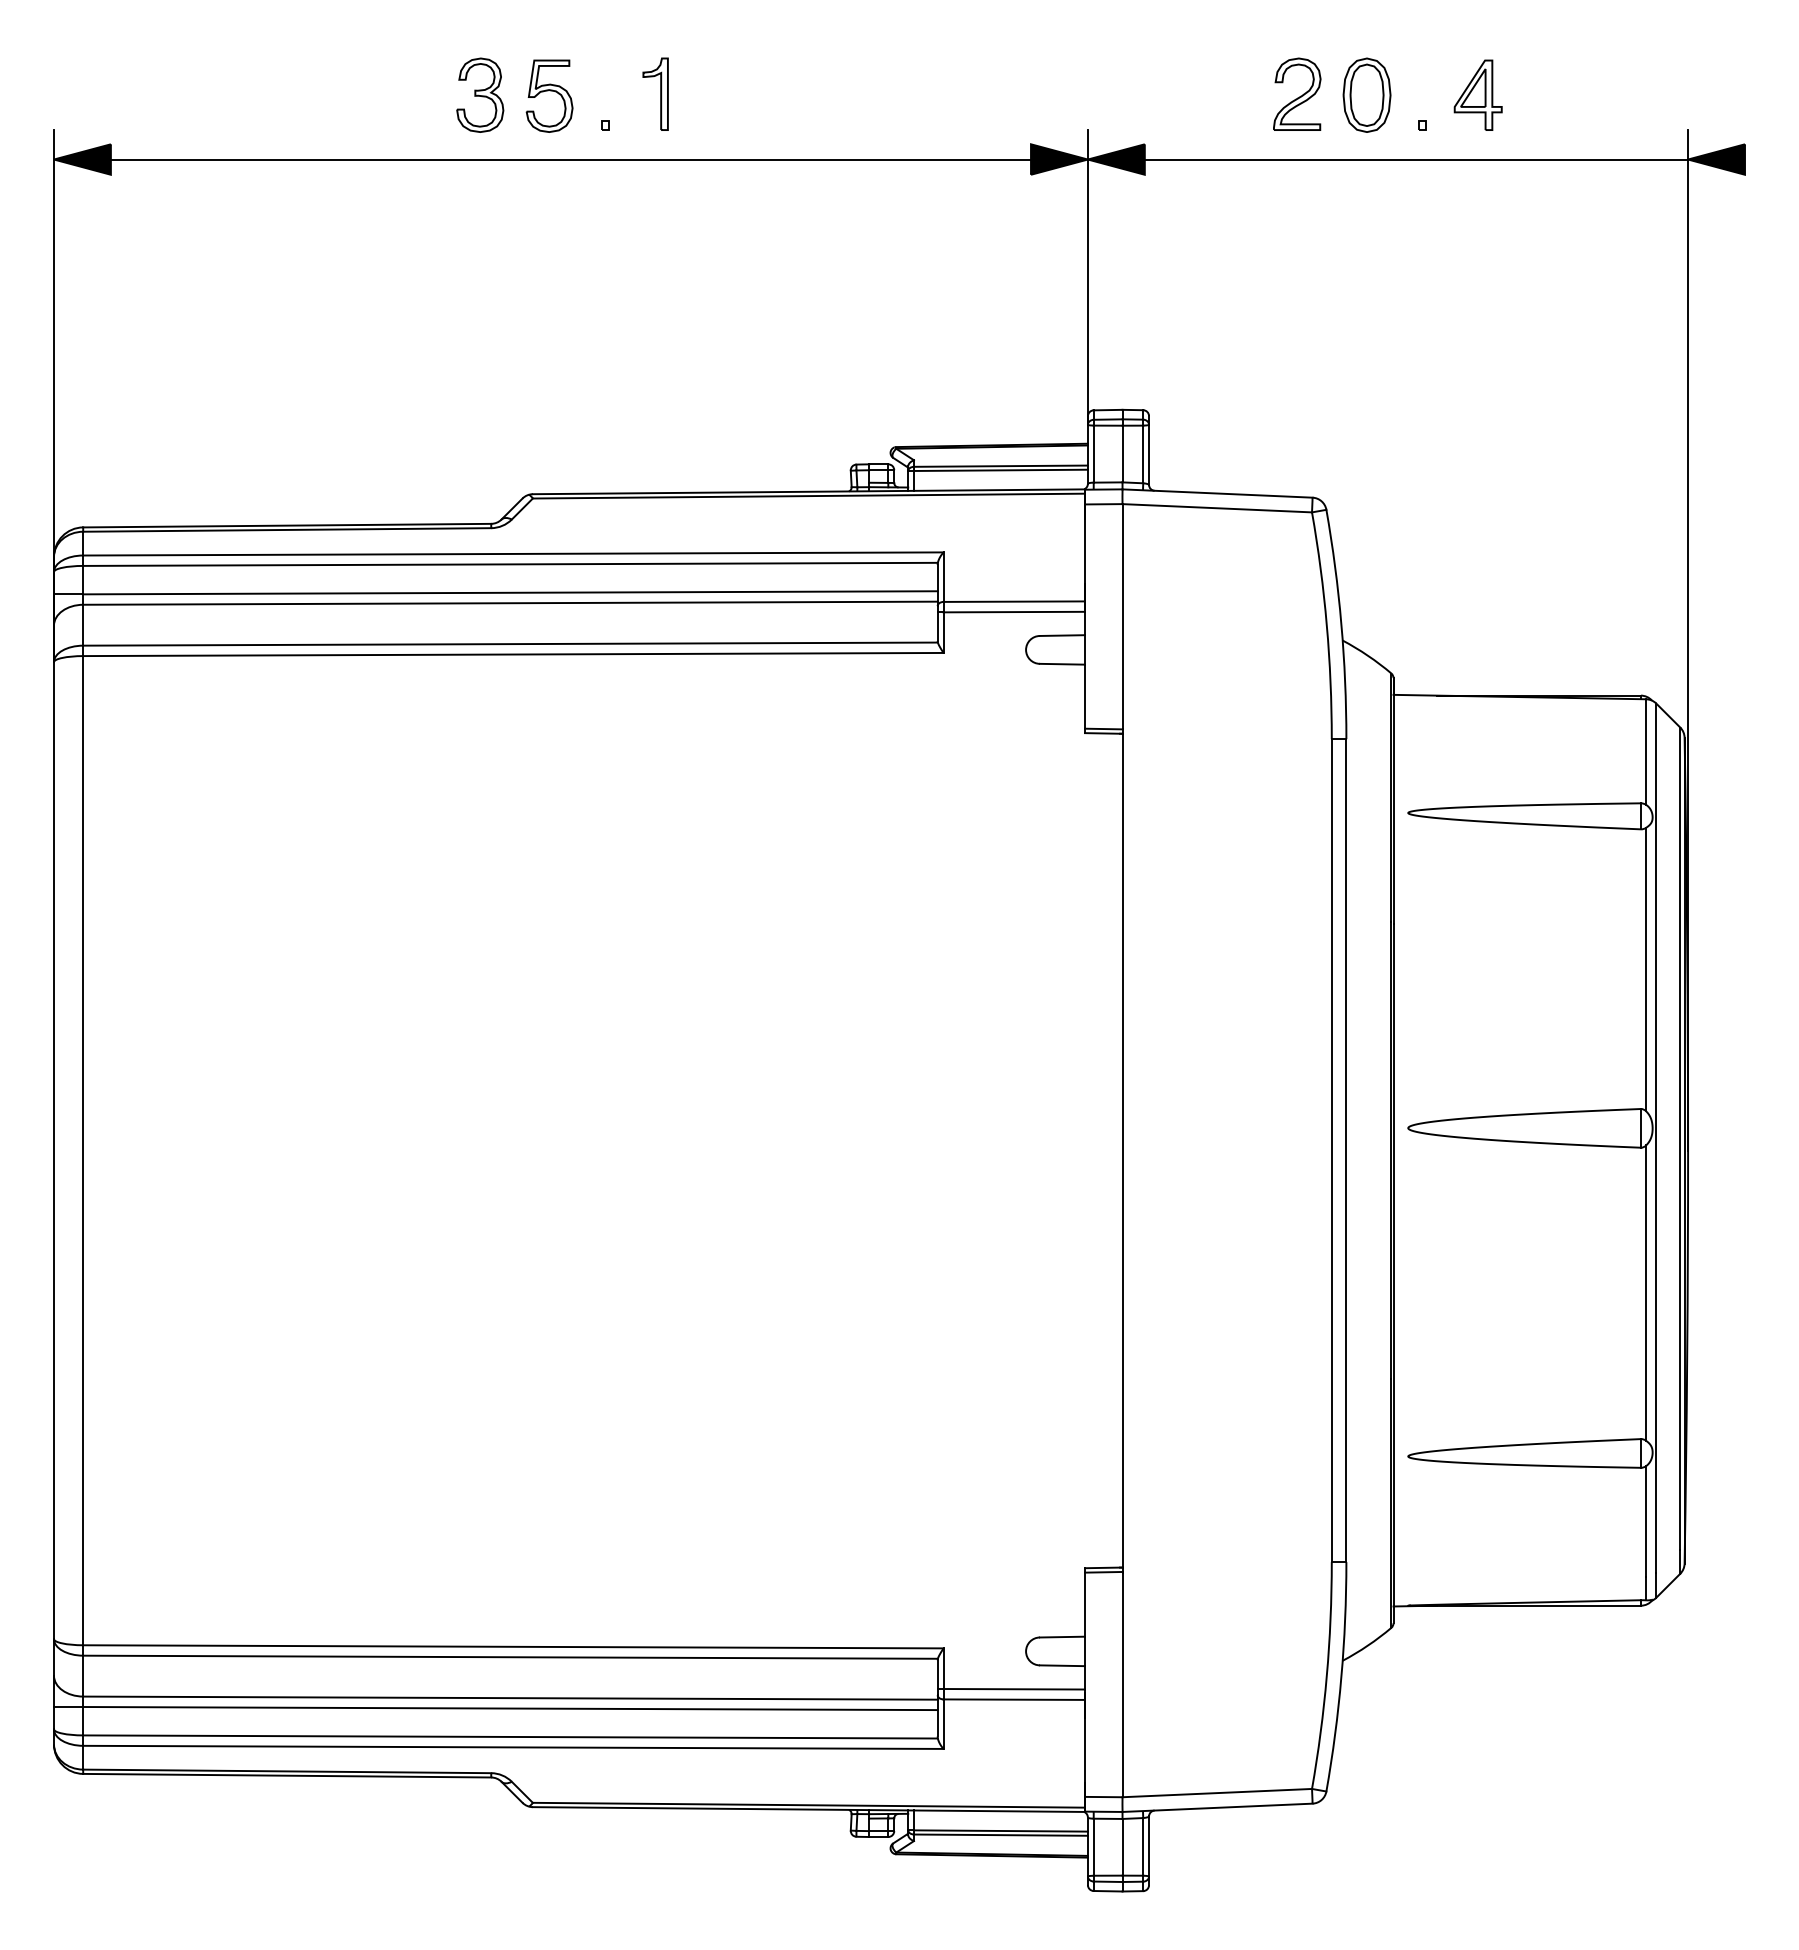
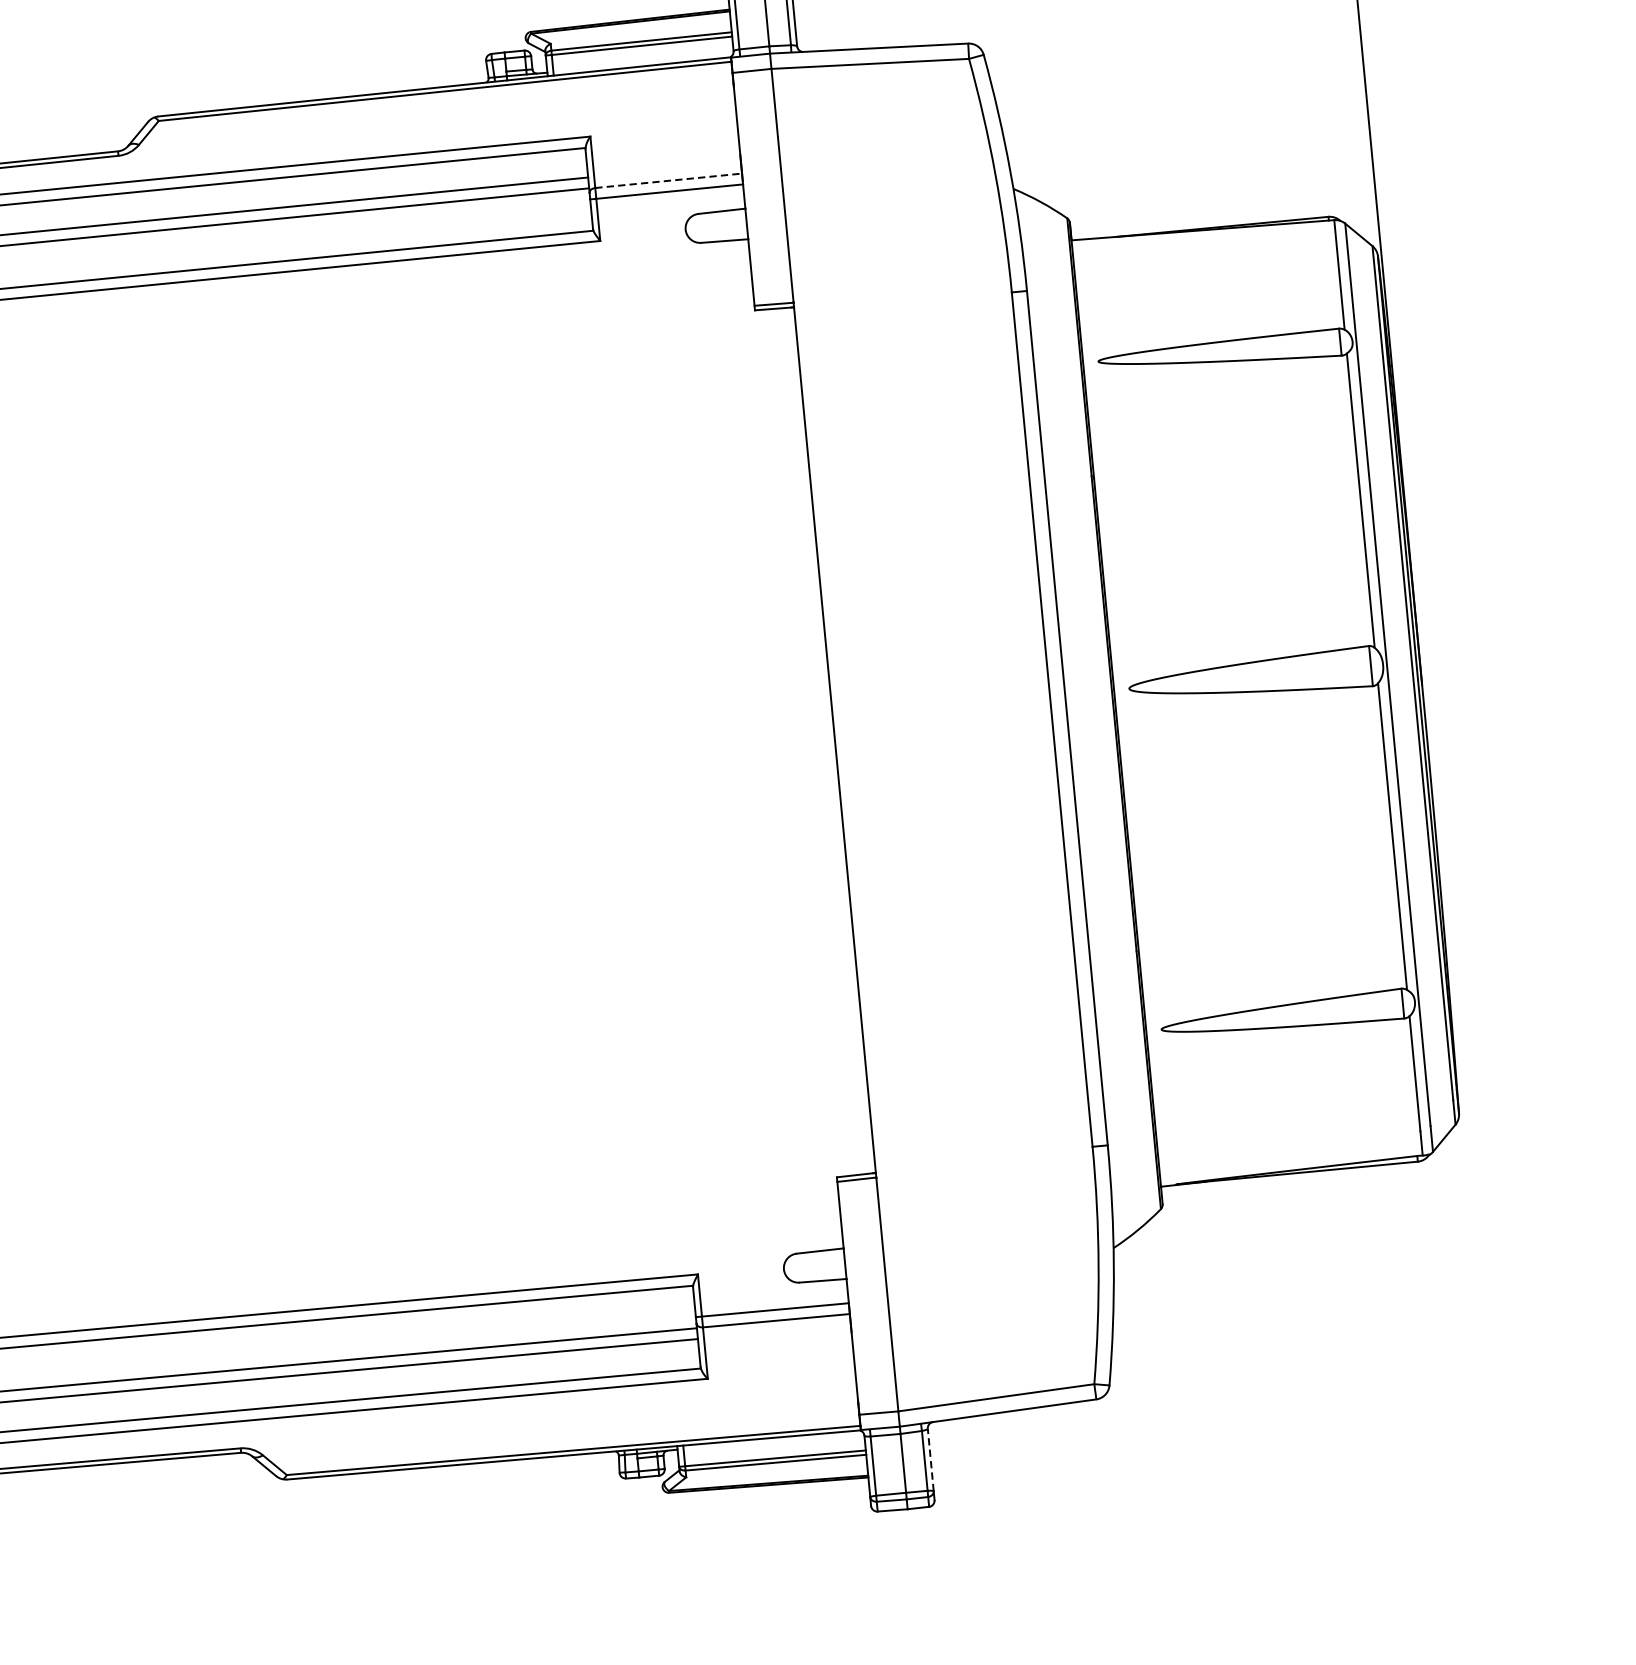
line: (1014, 601) -> (668, 180), solid -> dashed
line: (1149, 1846) -> (931, 1459), solid -> dashed

